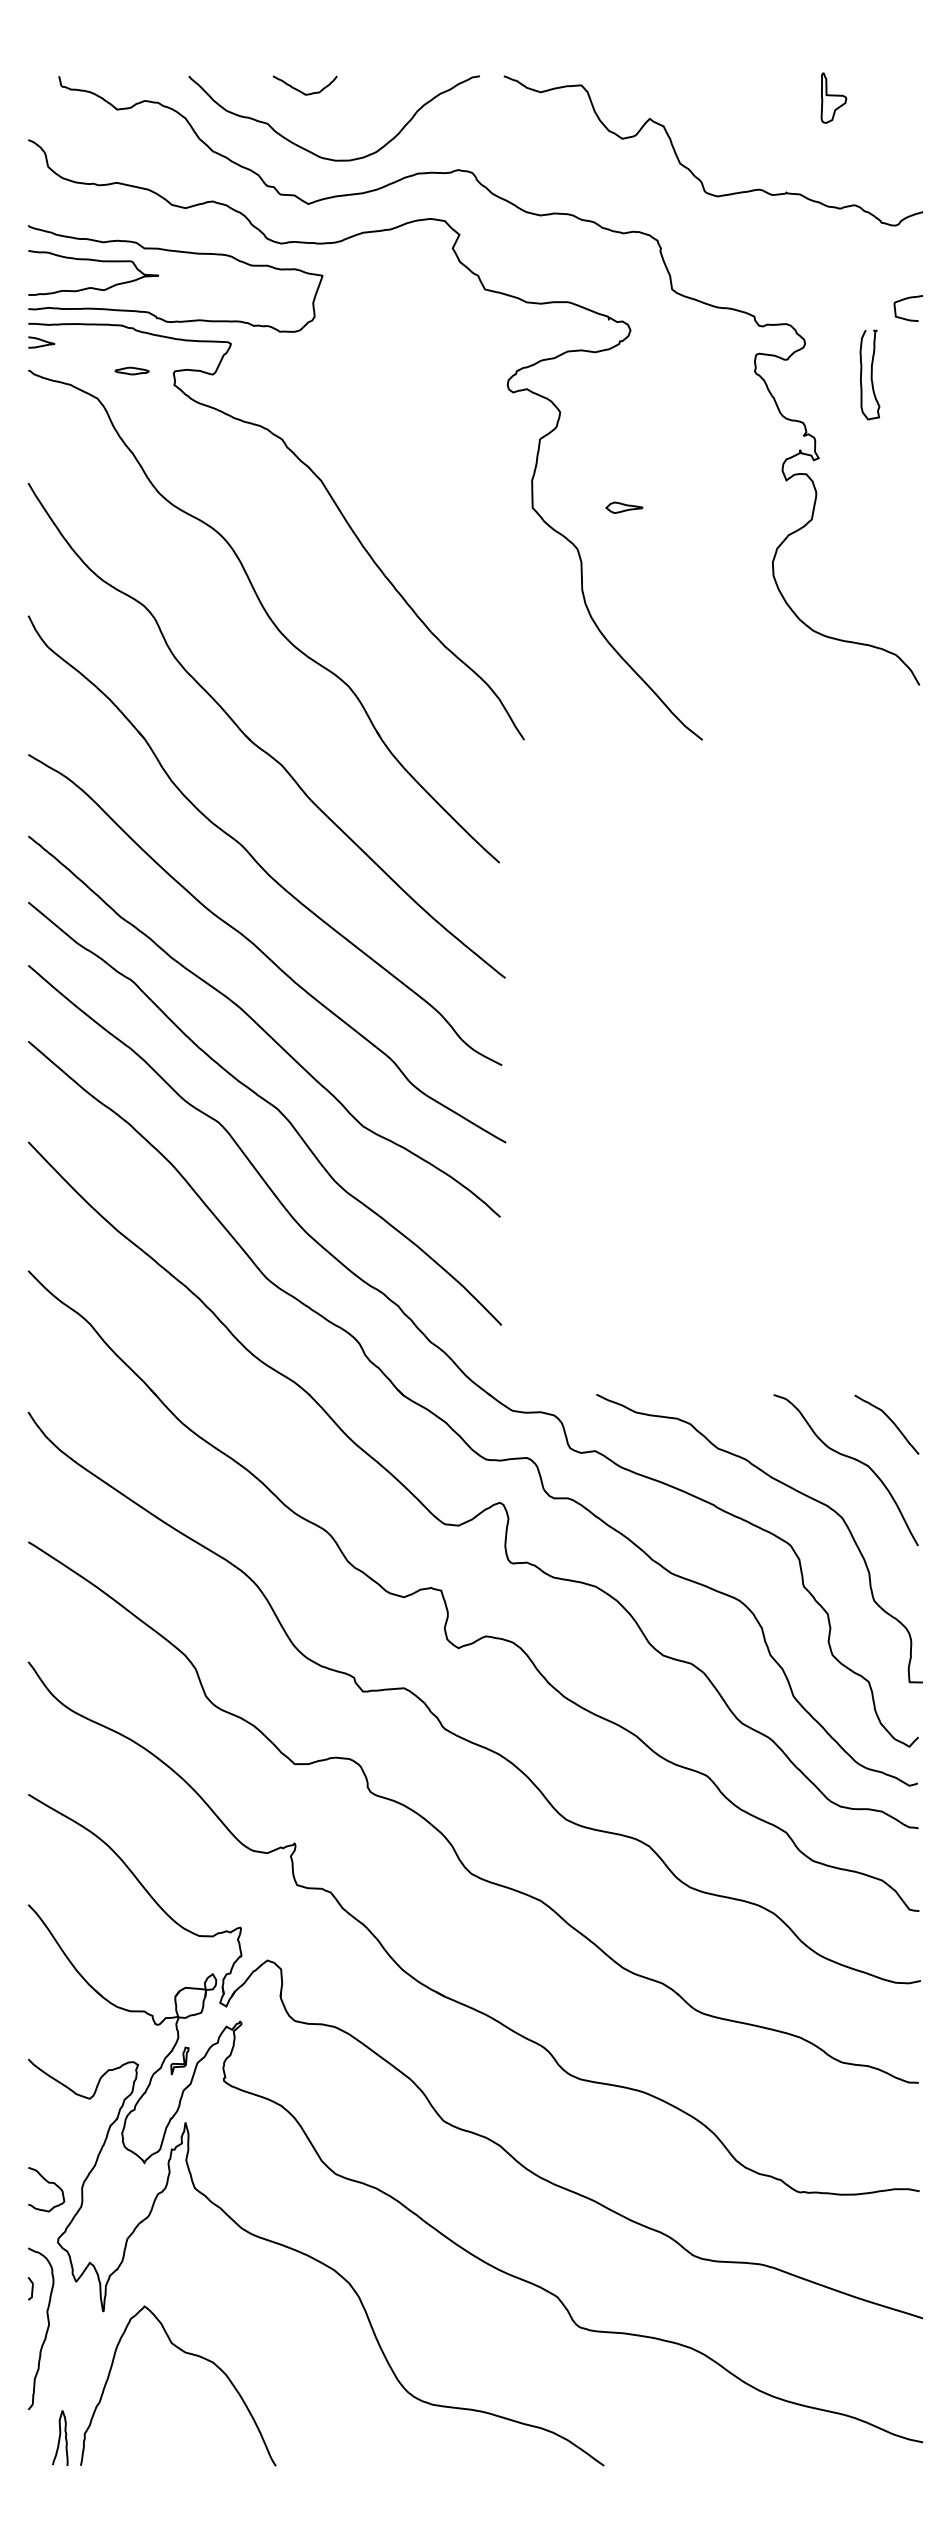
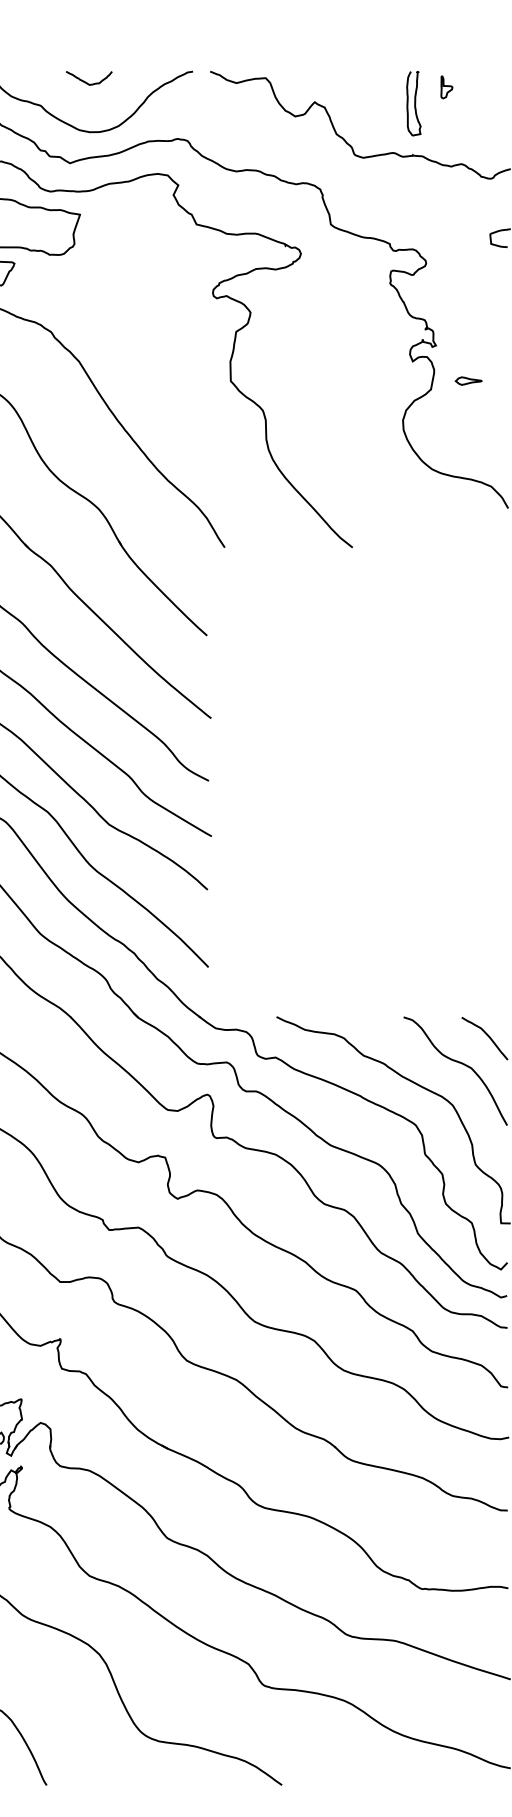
curve: (302, 91) -> (87, 82), moved
part: (833, 97) -> (446, 86), size x0.62
part: (869, 374) -> (413, 103), moved
part: (624, 507) -> (468, 380), moved

